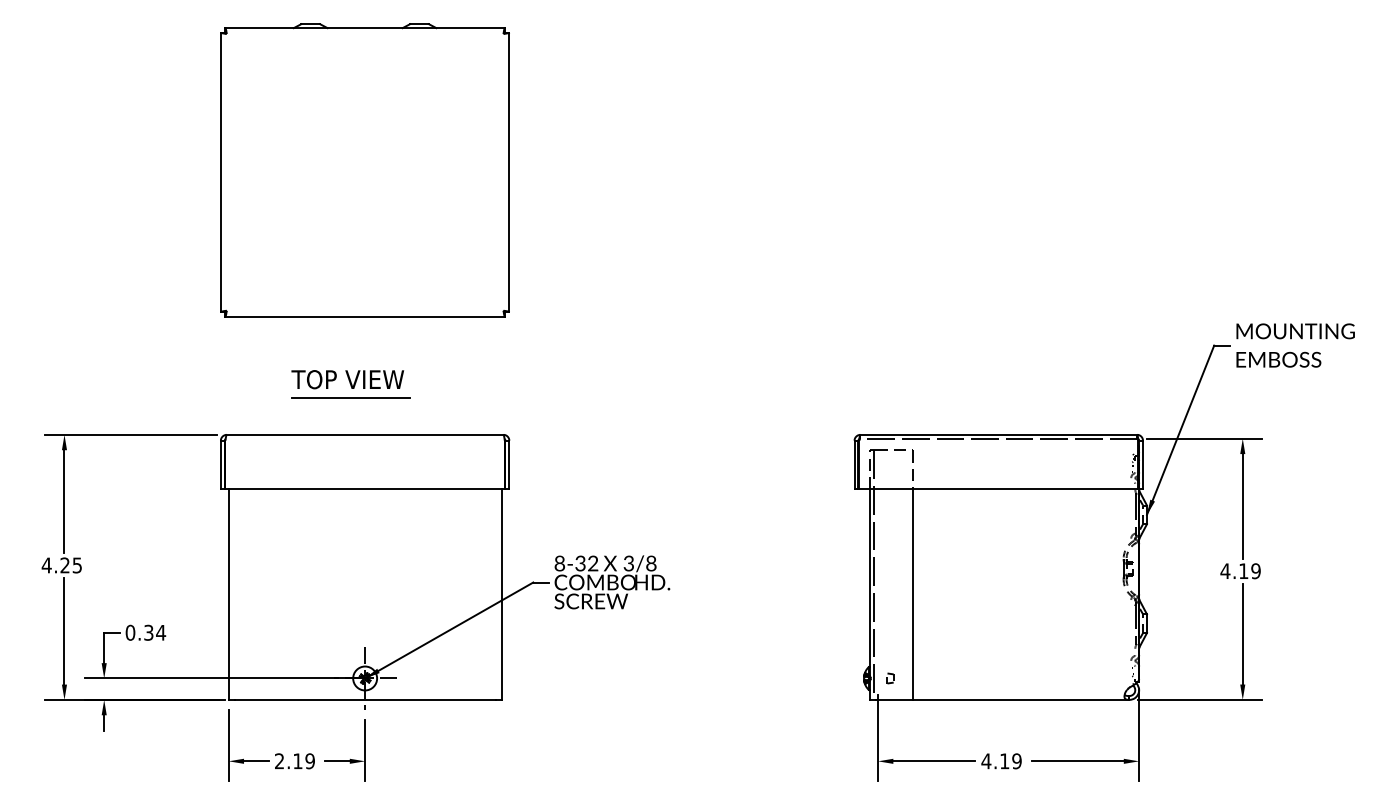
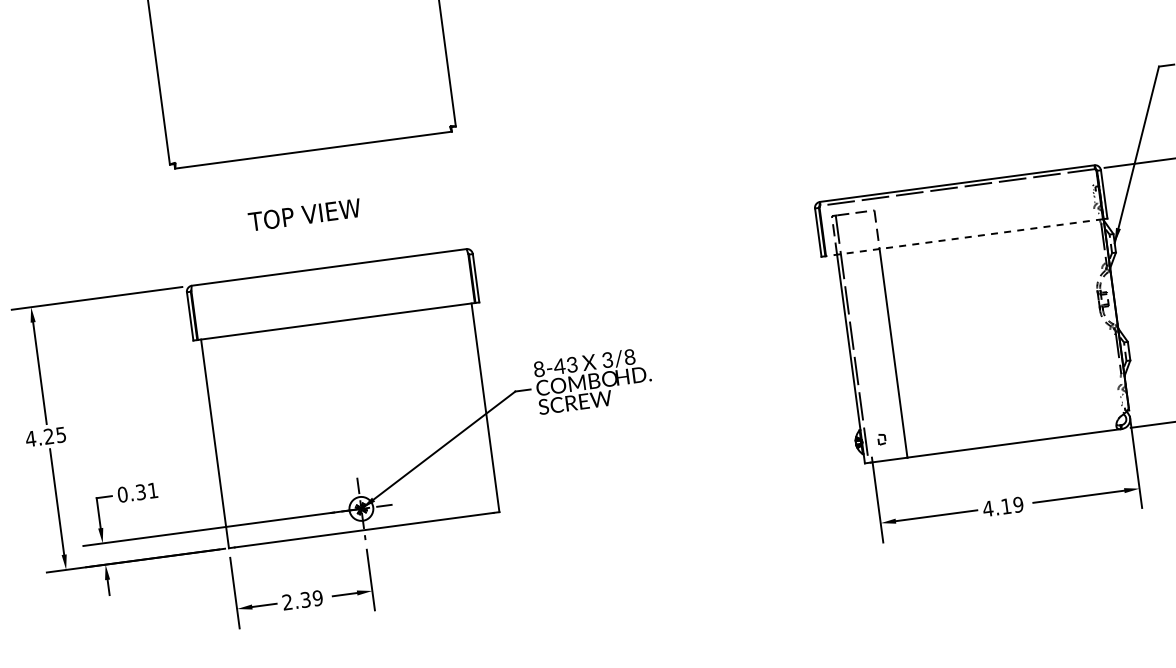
line: (350, 398) -> (309, 233), removed
line: (998, 489) -> (964, 237), solid -> dashed
text: (586, 563) -> (565, 365), 8-32 -> 8-43
text: (161, 632) -> (153, 490), 0.34 -> 0.31
text: (297, 761) -> (305, 600), 2.19 -> 2.39

